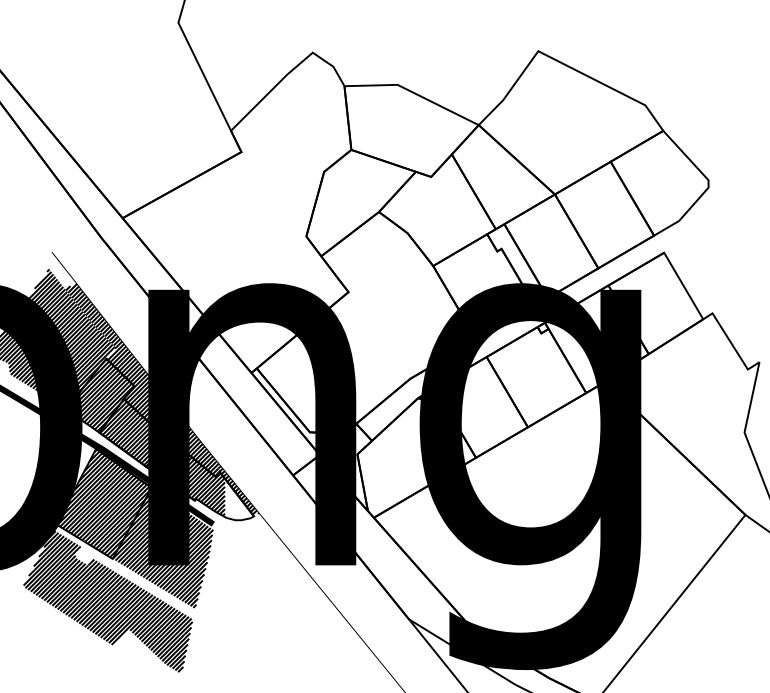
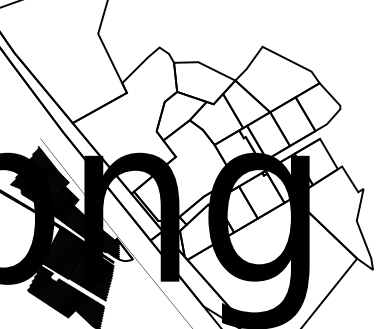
hatch: (161, 398) -> (90, 205), removed

